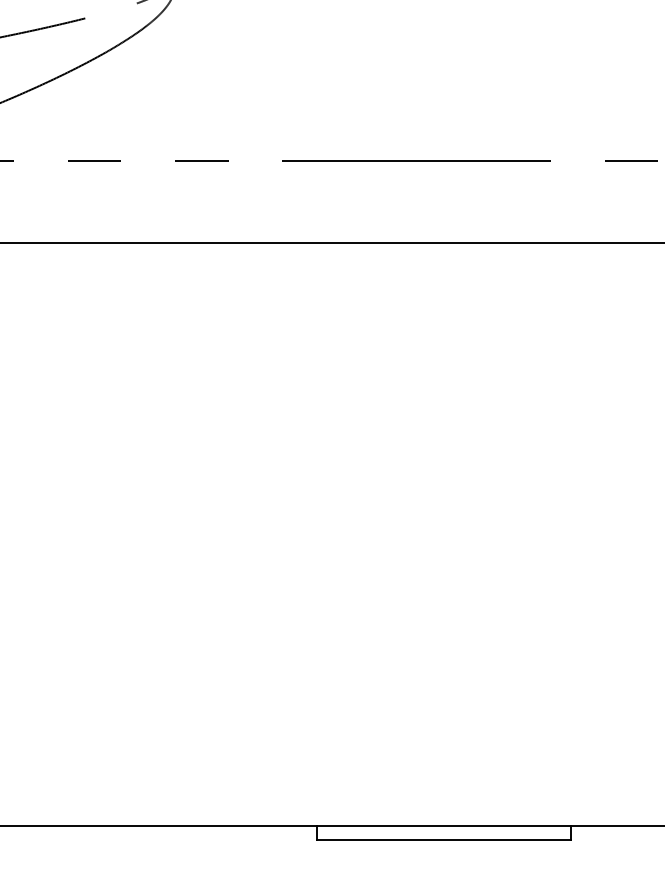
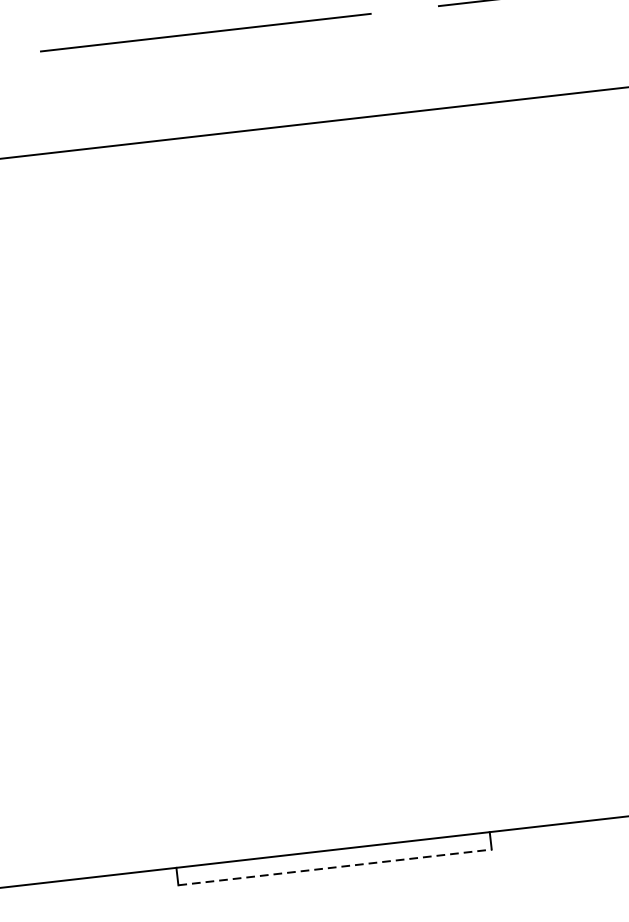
line: (444, 840) -> (335, 867), solid -> dashed

